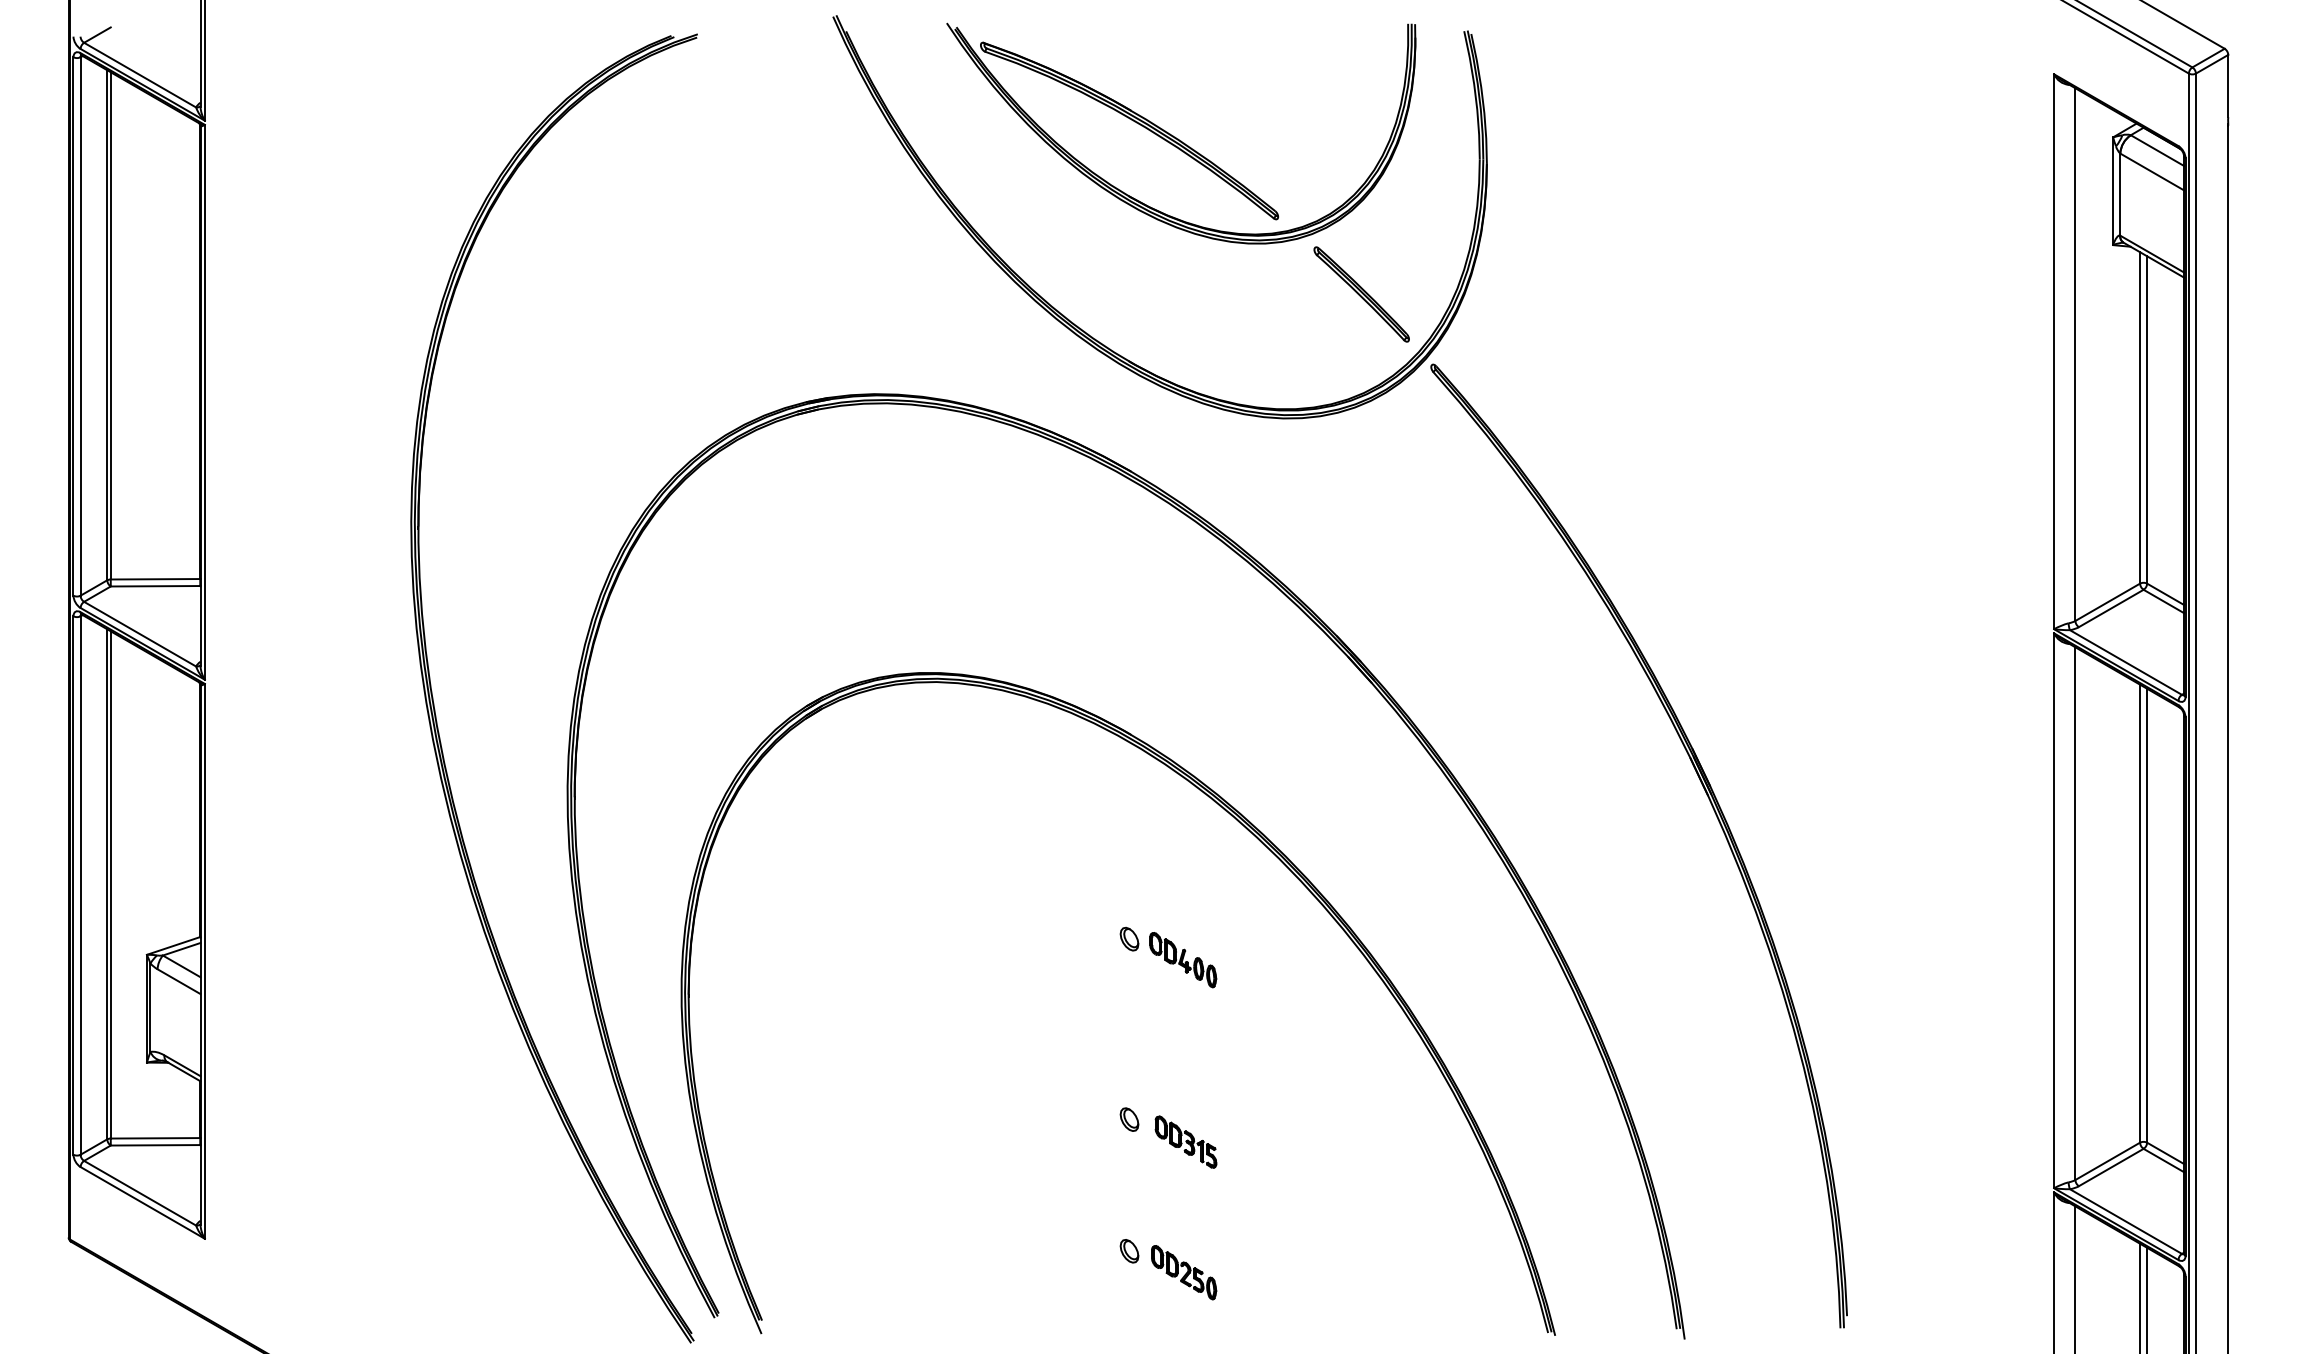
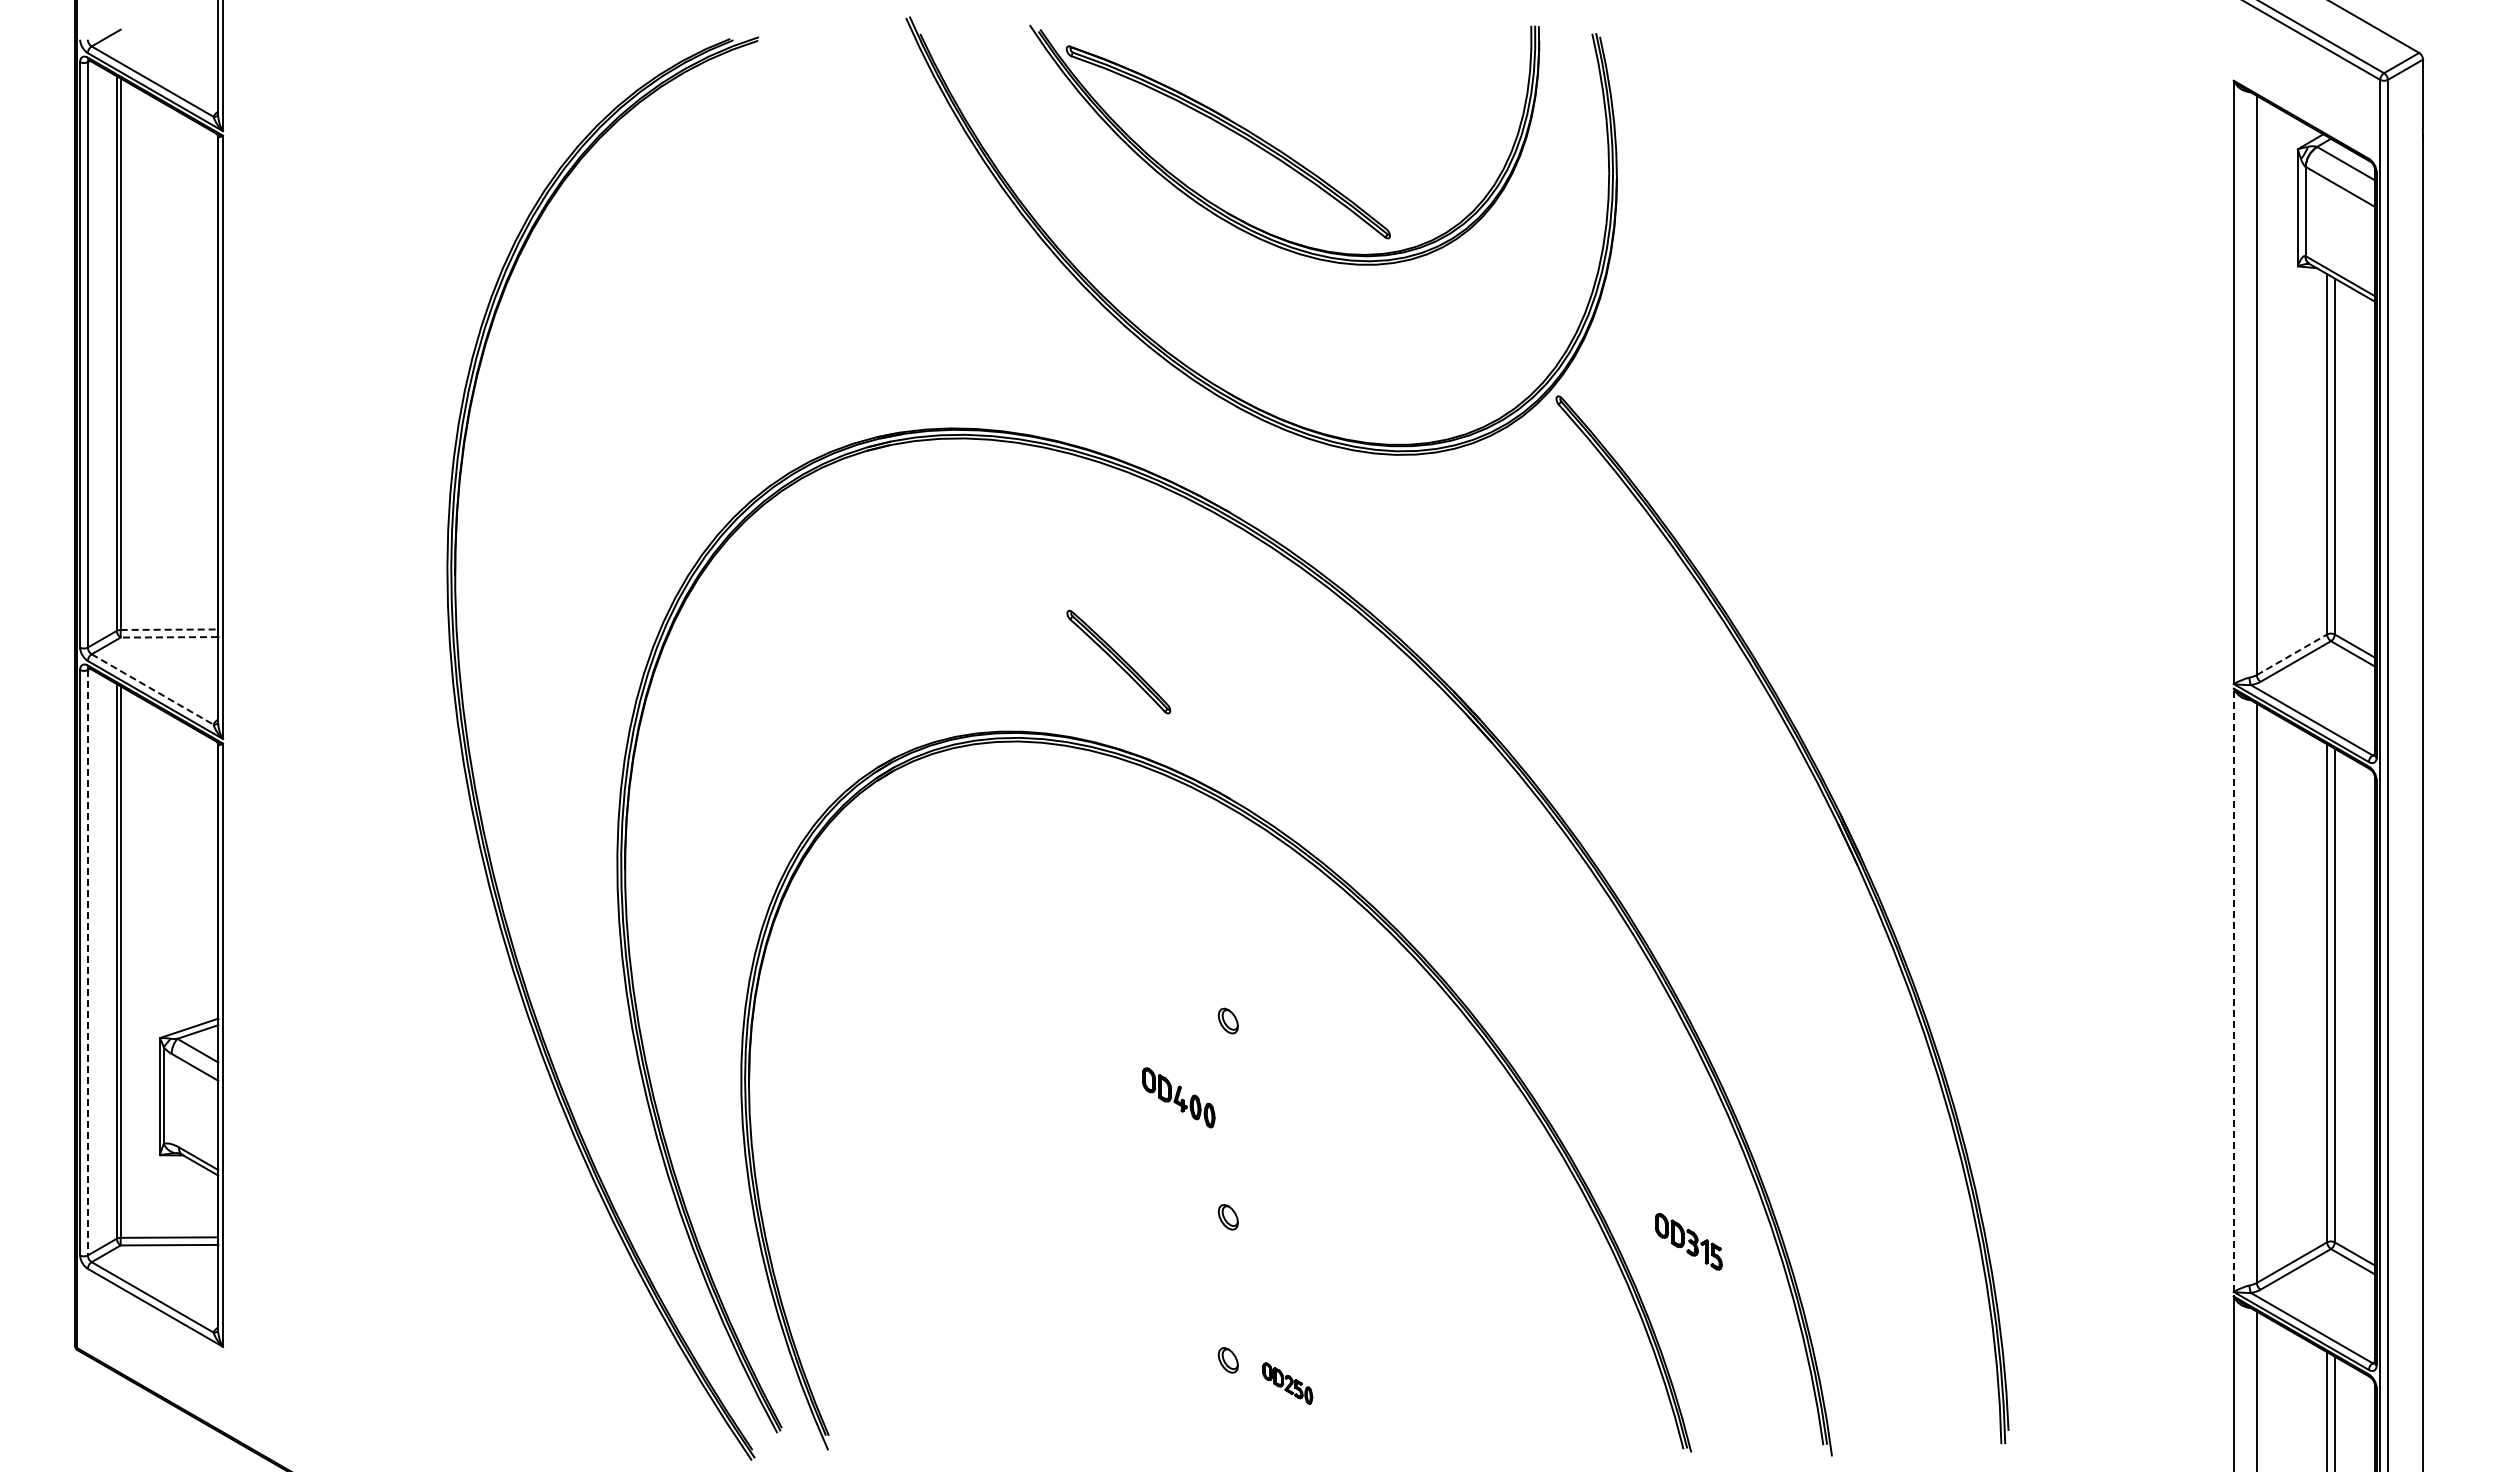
part: (1361, 293) -> (1118, 661), moved
line: (155, 579) -> (169, 629), solid -> dashed
line: (155, 586) -> (169, 637), solid -> dashed
line: (2107, 602) -> (2291, 654), solid -> dashed
line: (140, 634) -> (153, 689), solid -> dashed
line: (80, 885) -> (87, 962), solid -> dashed
line: (2053, 911) -> (2233, 990), solid -> dashed
part: (1182, 959) -> (1178, 1097), moved
part: (1185, 1141) -> (1688, 1241), moved
part: (1183, 1272) -> (1287, 1383), size x0.7

